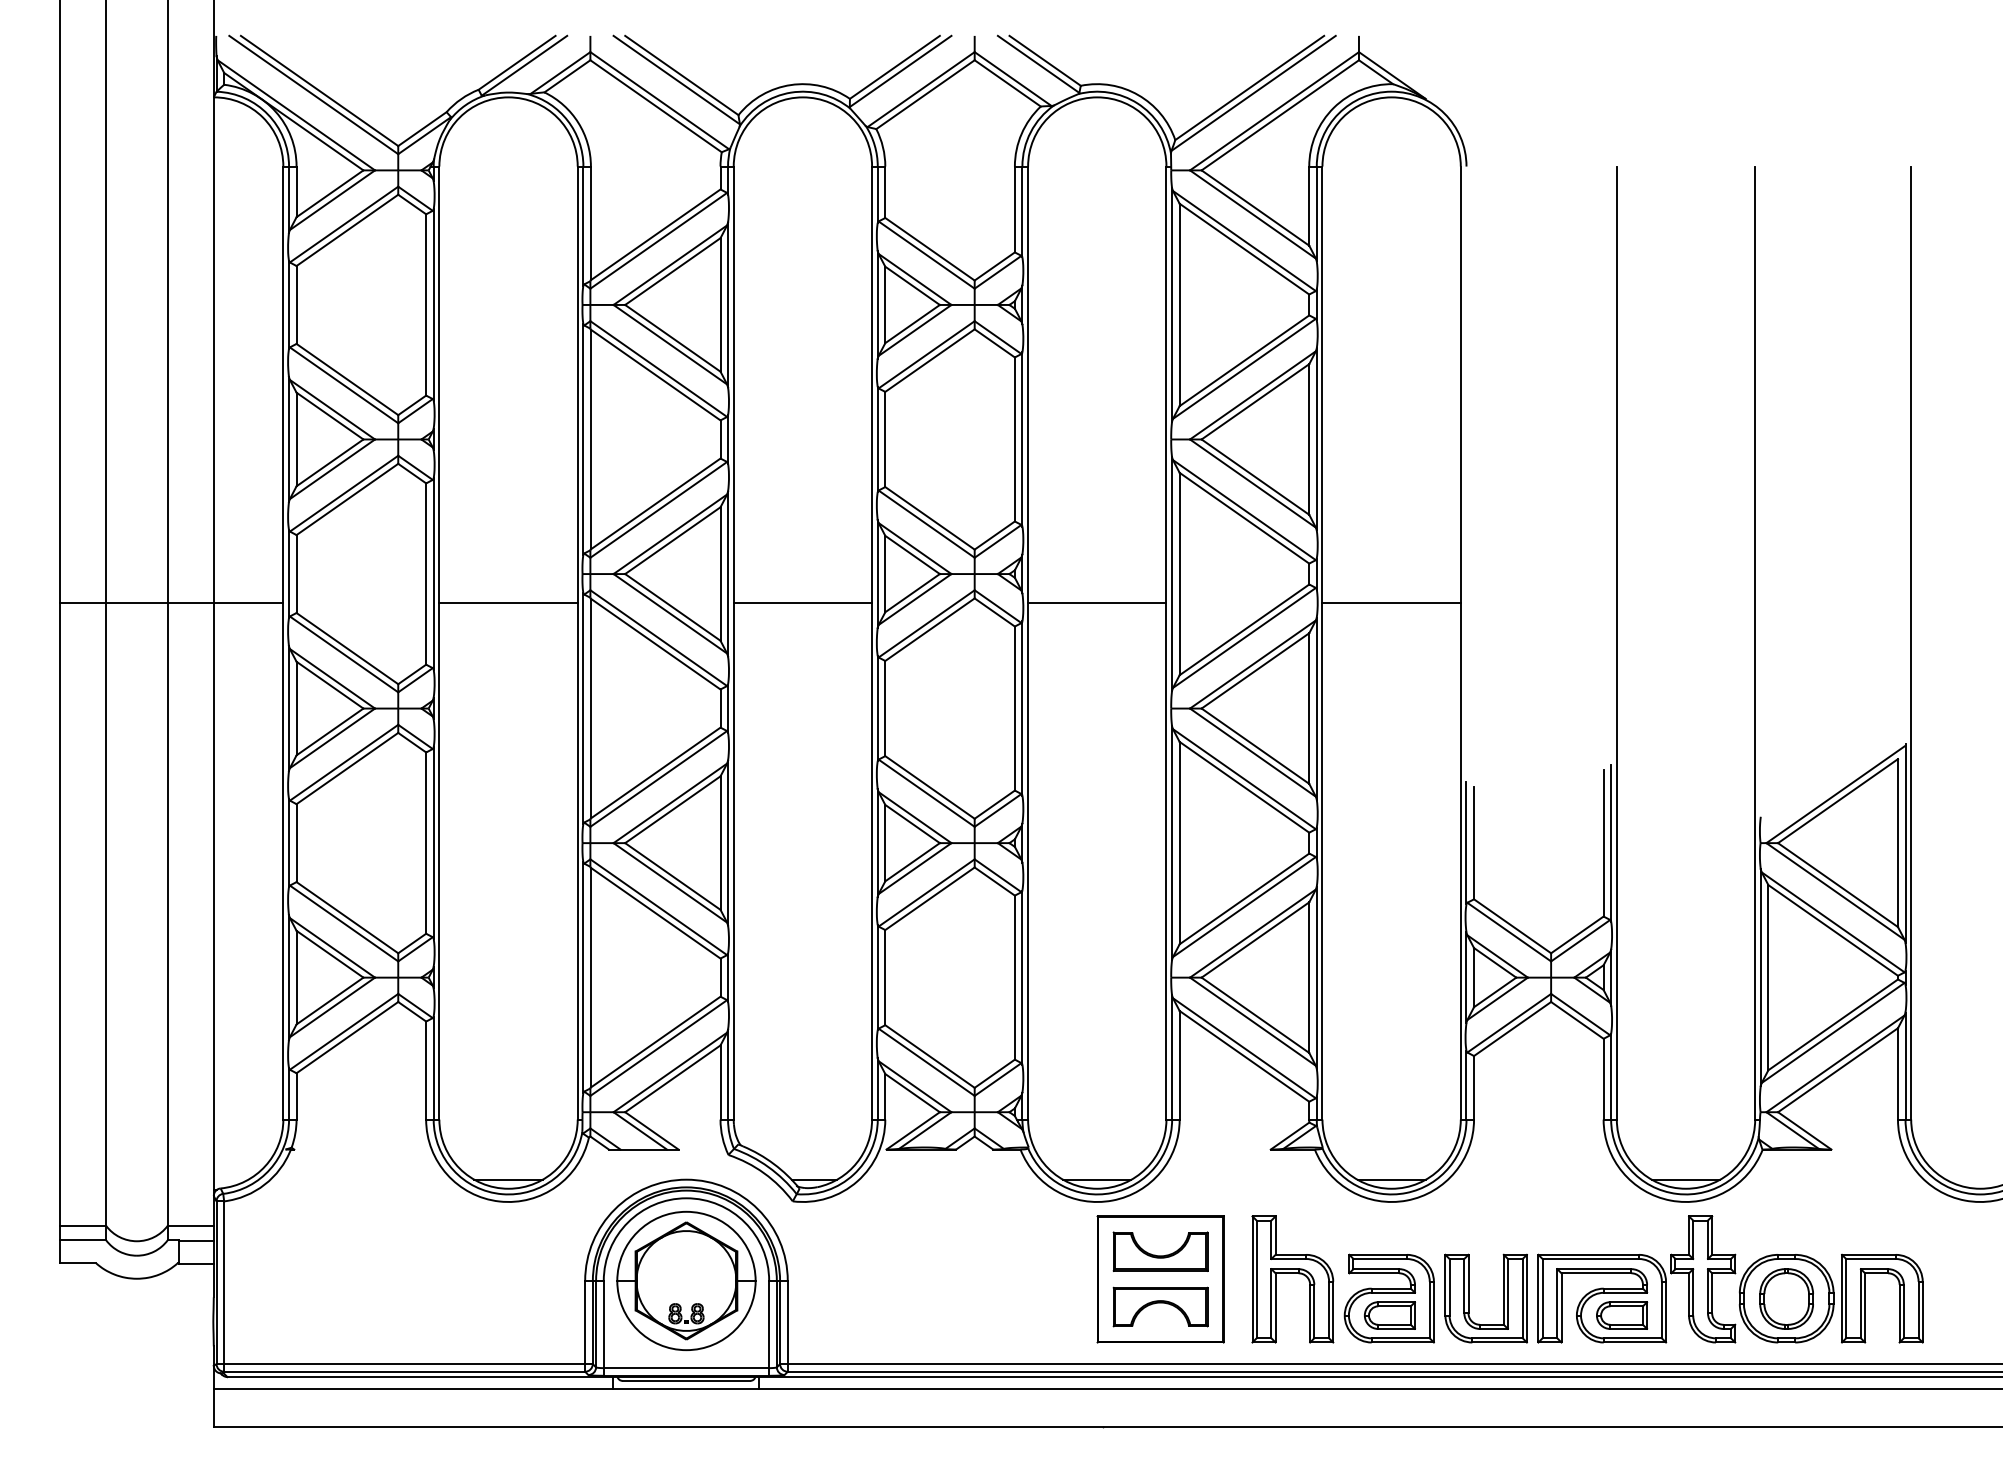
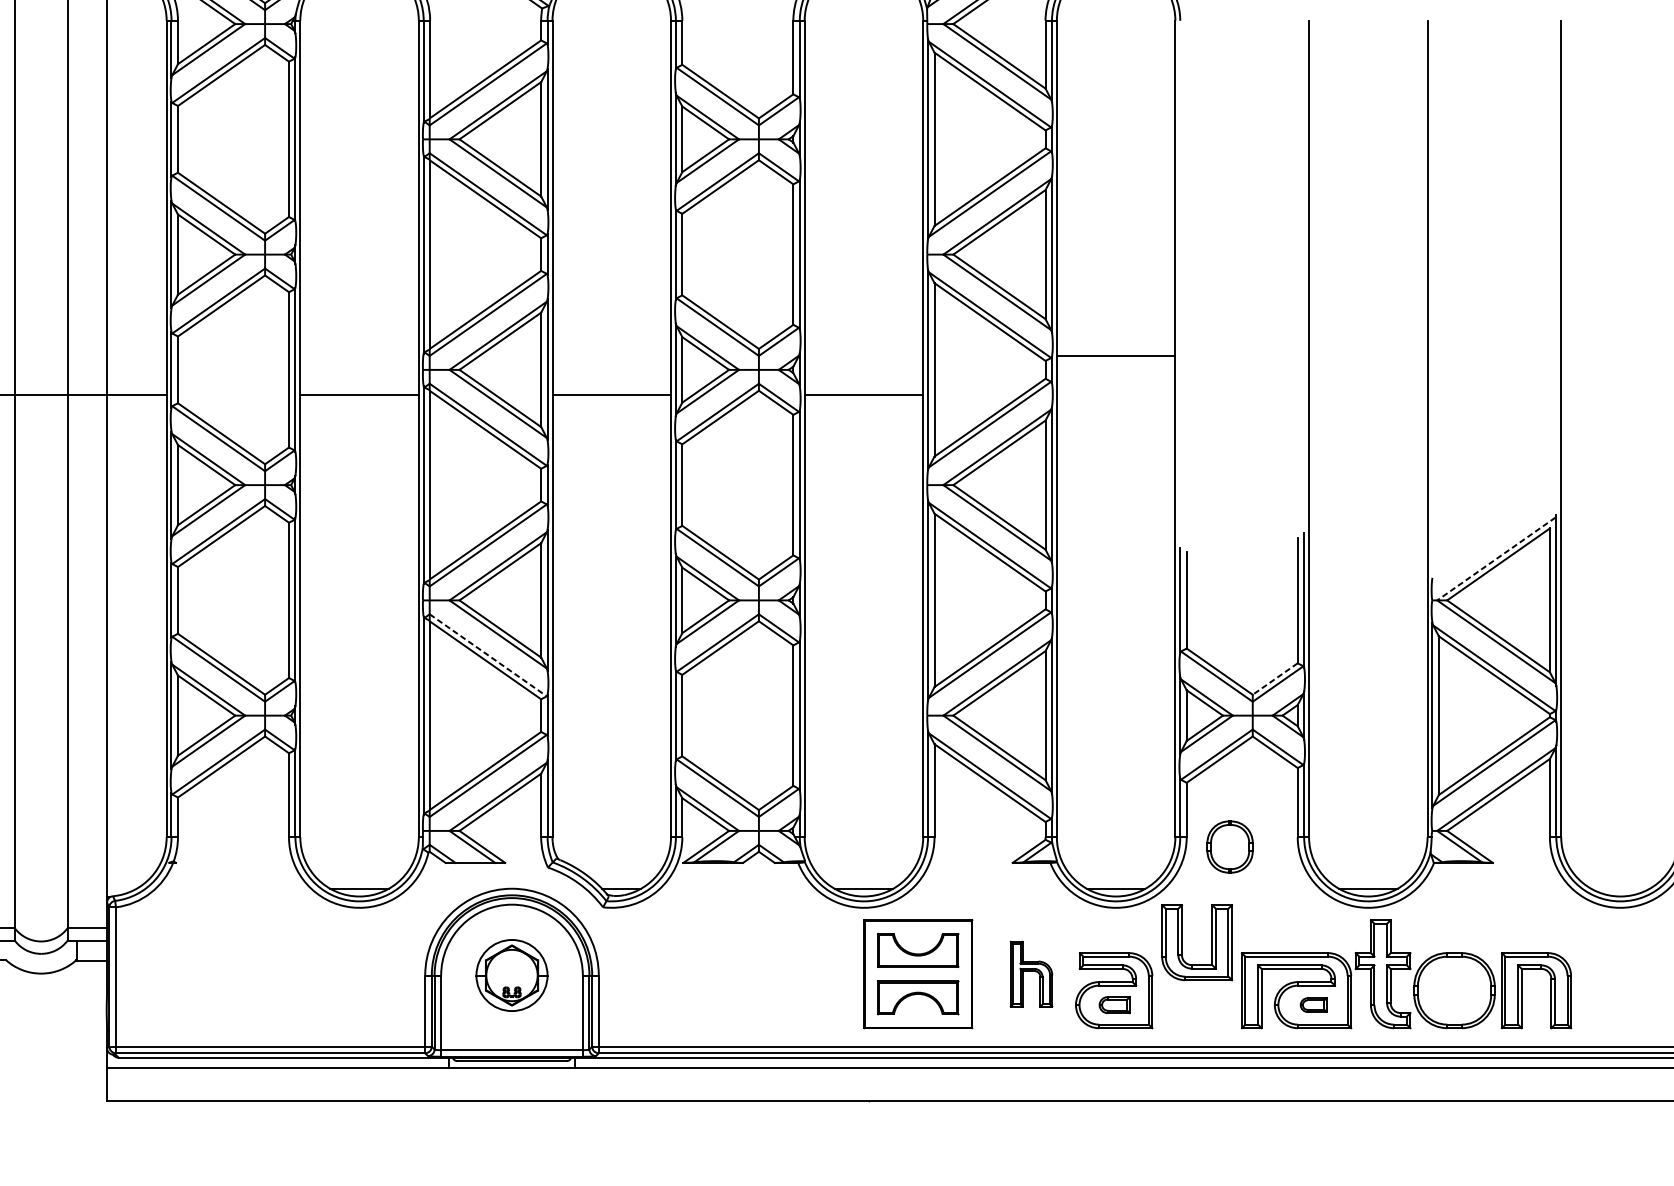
line: (1391, 603) -> (1116, 355), moved
line: (1835, 795) -> (1496, 559), solid -> dashed
line: (659, 907) -> (488, 655), solid -> dashed
line: (1576, 935) -> (1274, 679), solid -> dashed
part: (1292, 1279) -> (1031, 974), size x0.6
part: (686, 1280) -> (512, 975), size x0.6
part: (1469, 1298) -> (1182, 942), moved
part: (1786, 1298) -> (1229, 846), moved
part: (1389, 1315) -> (1114, 1005), size x0.7
part: (1622, 1315) -> (1313, 1005), size x0.6

